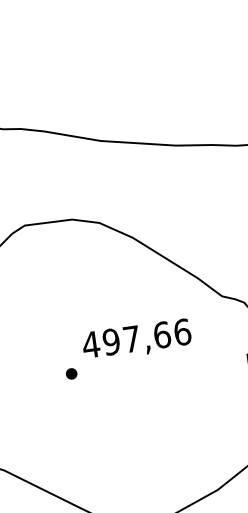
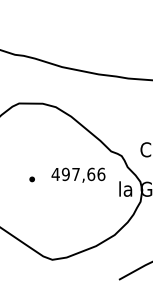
text: (136, 338) -> (78, 174), moved

